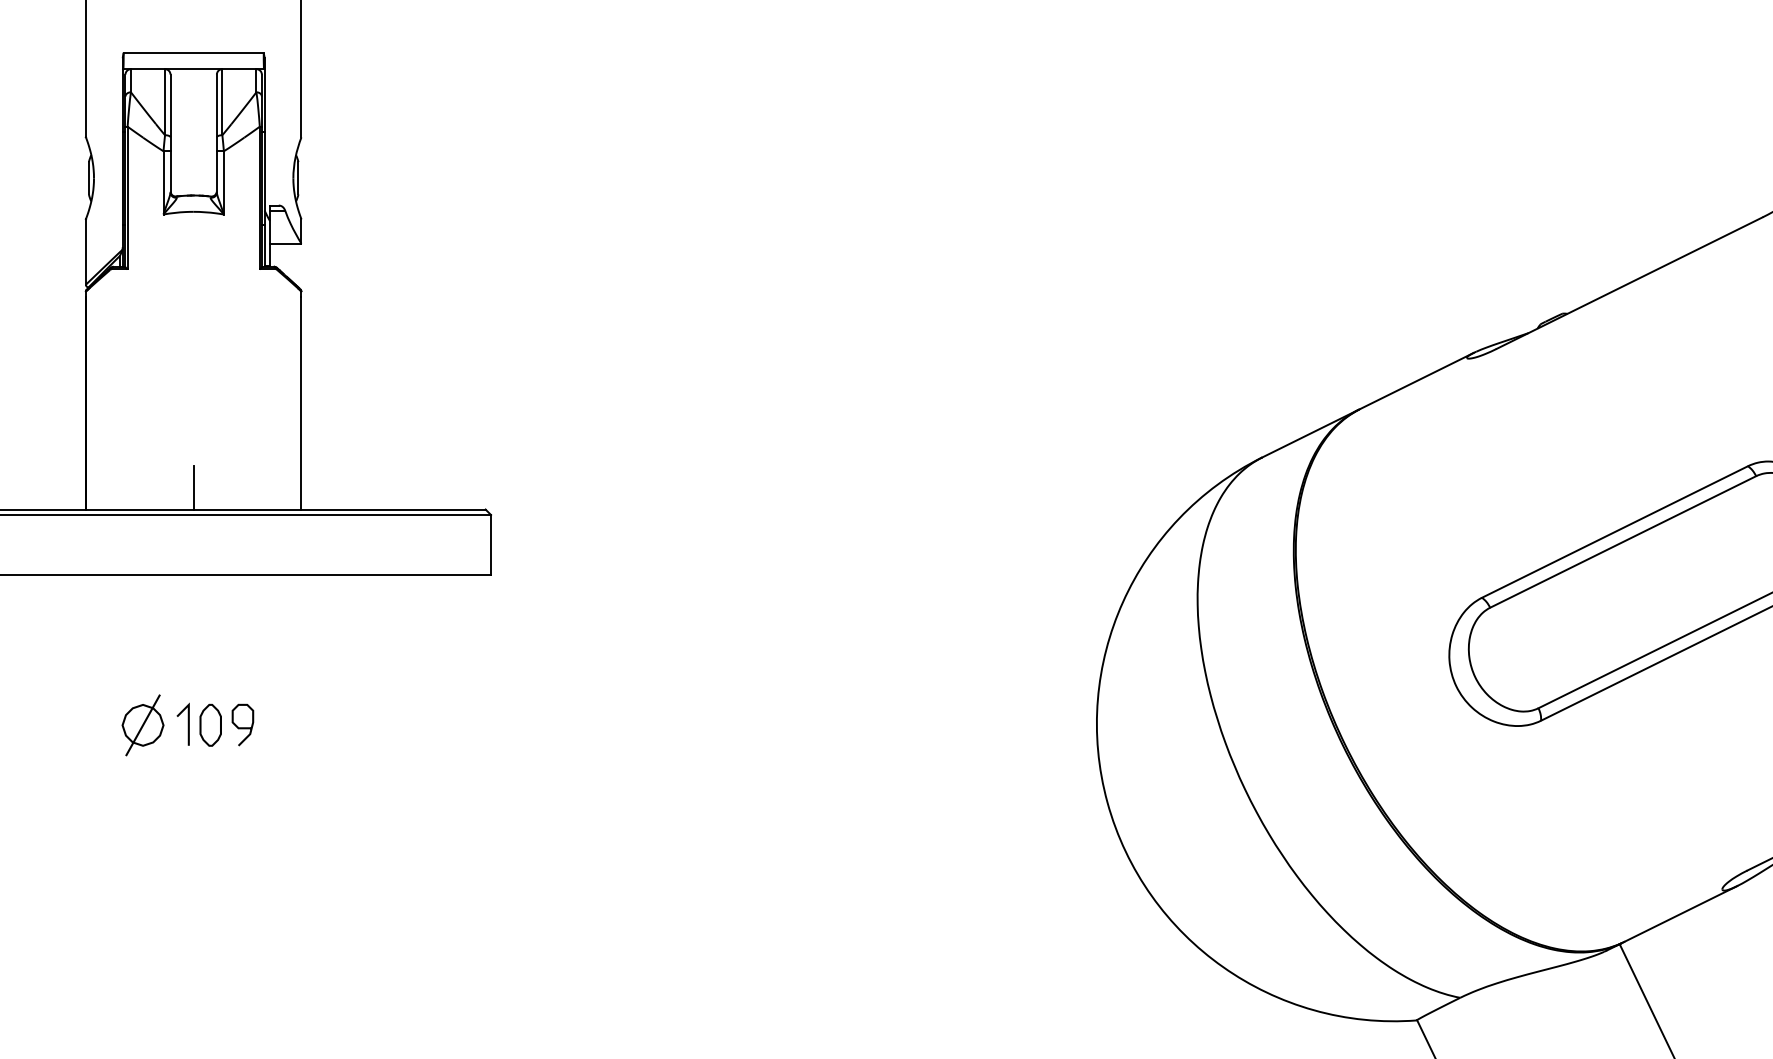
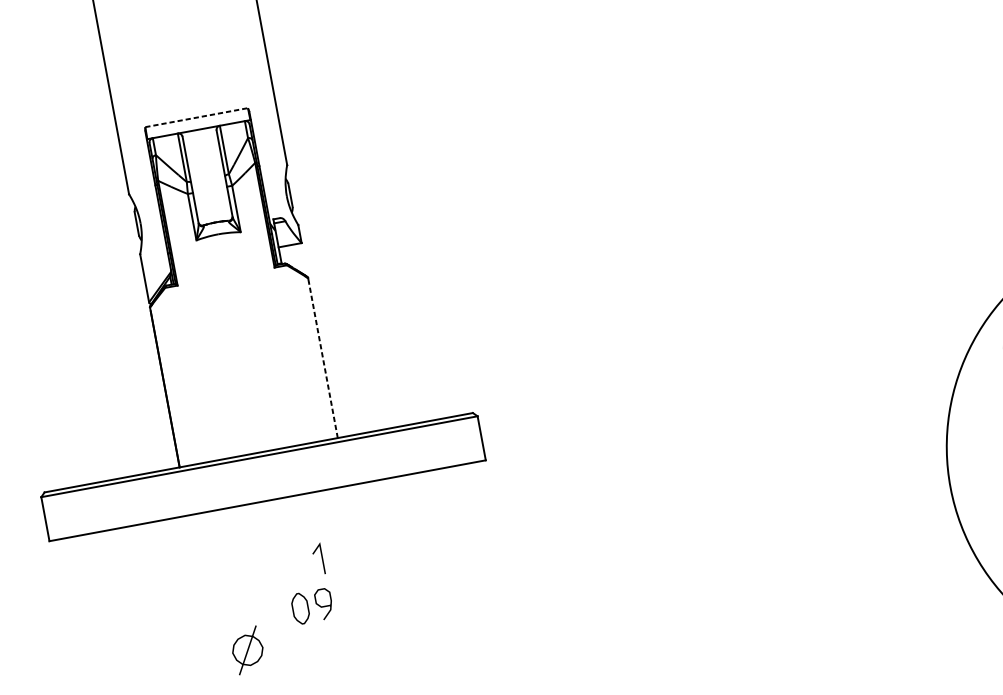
line: (194, 52) -> (197, 117), solid -> dashed
line: (301, 402) -> (323, 359), solid -> dashed
line: (193, 487) -> (255, 436), removed
line: (187, 723) -> (321, 557), moved
part: (142, 725) -> (247, 650), moved

